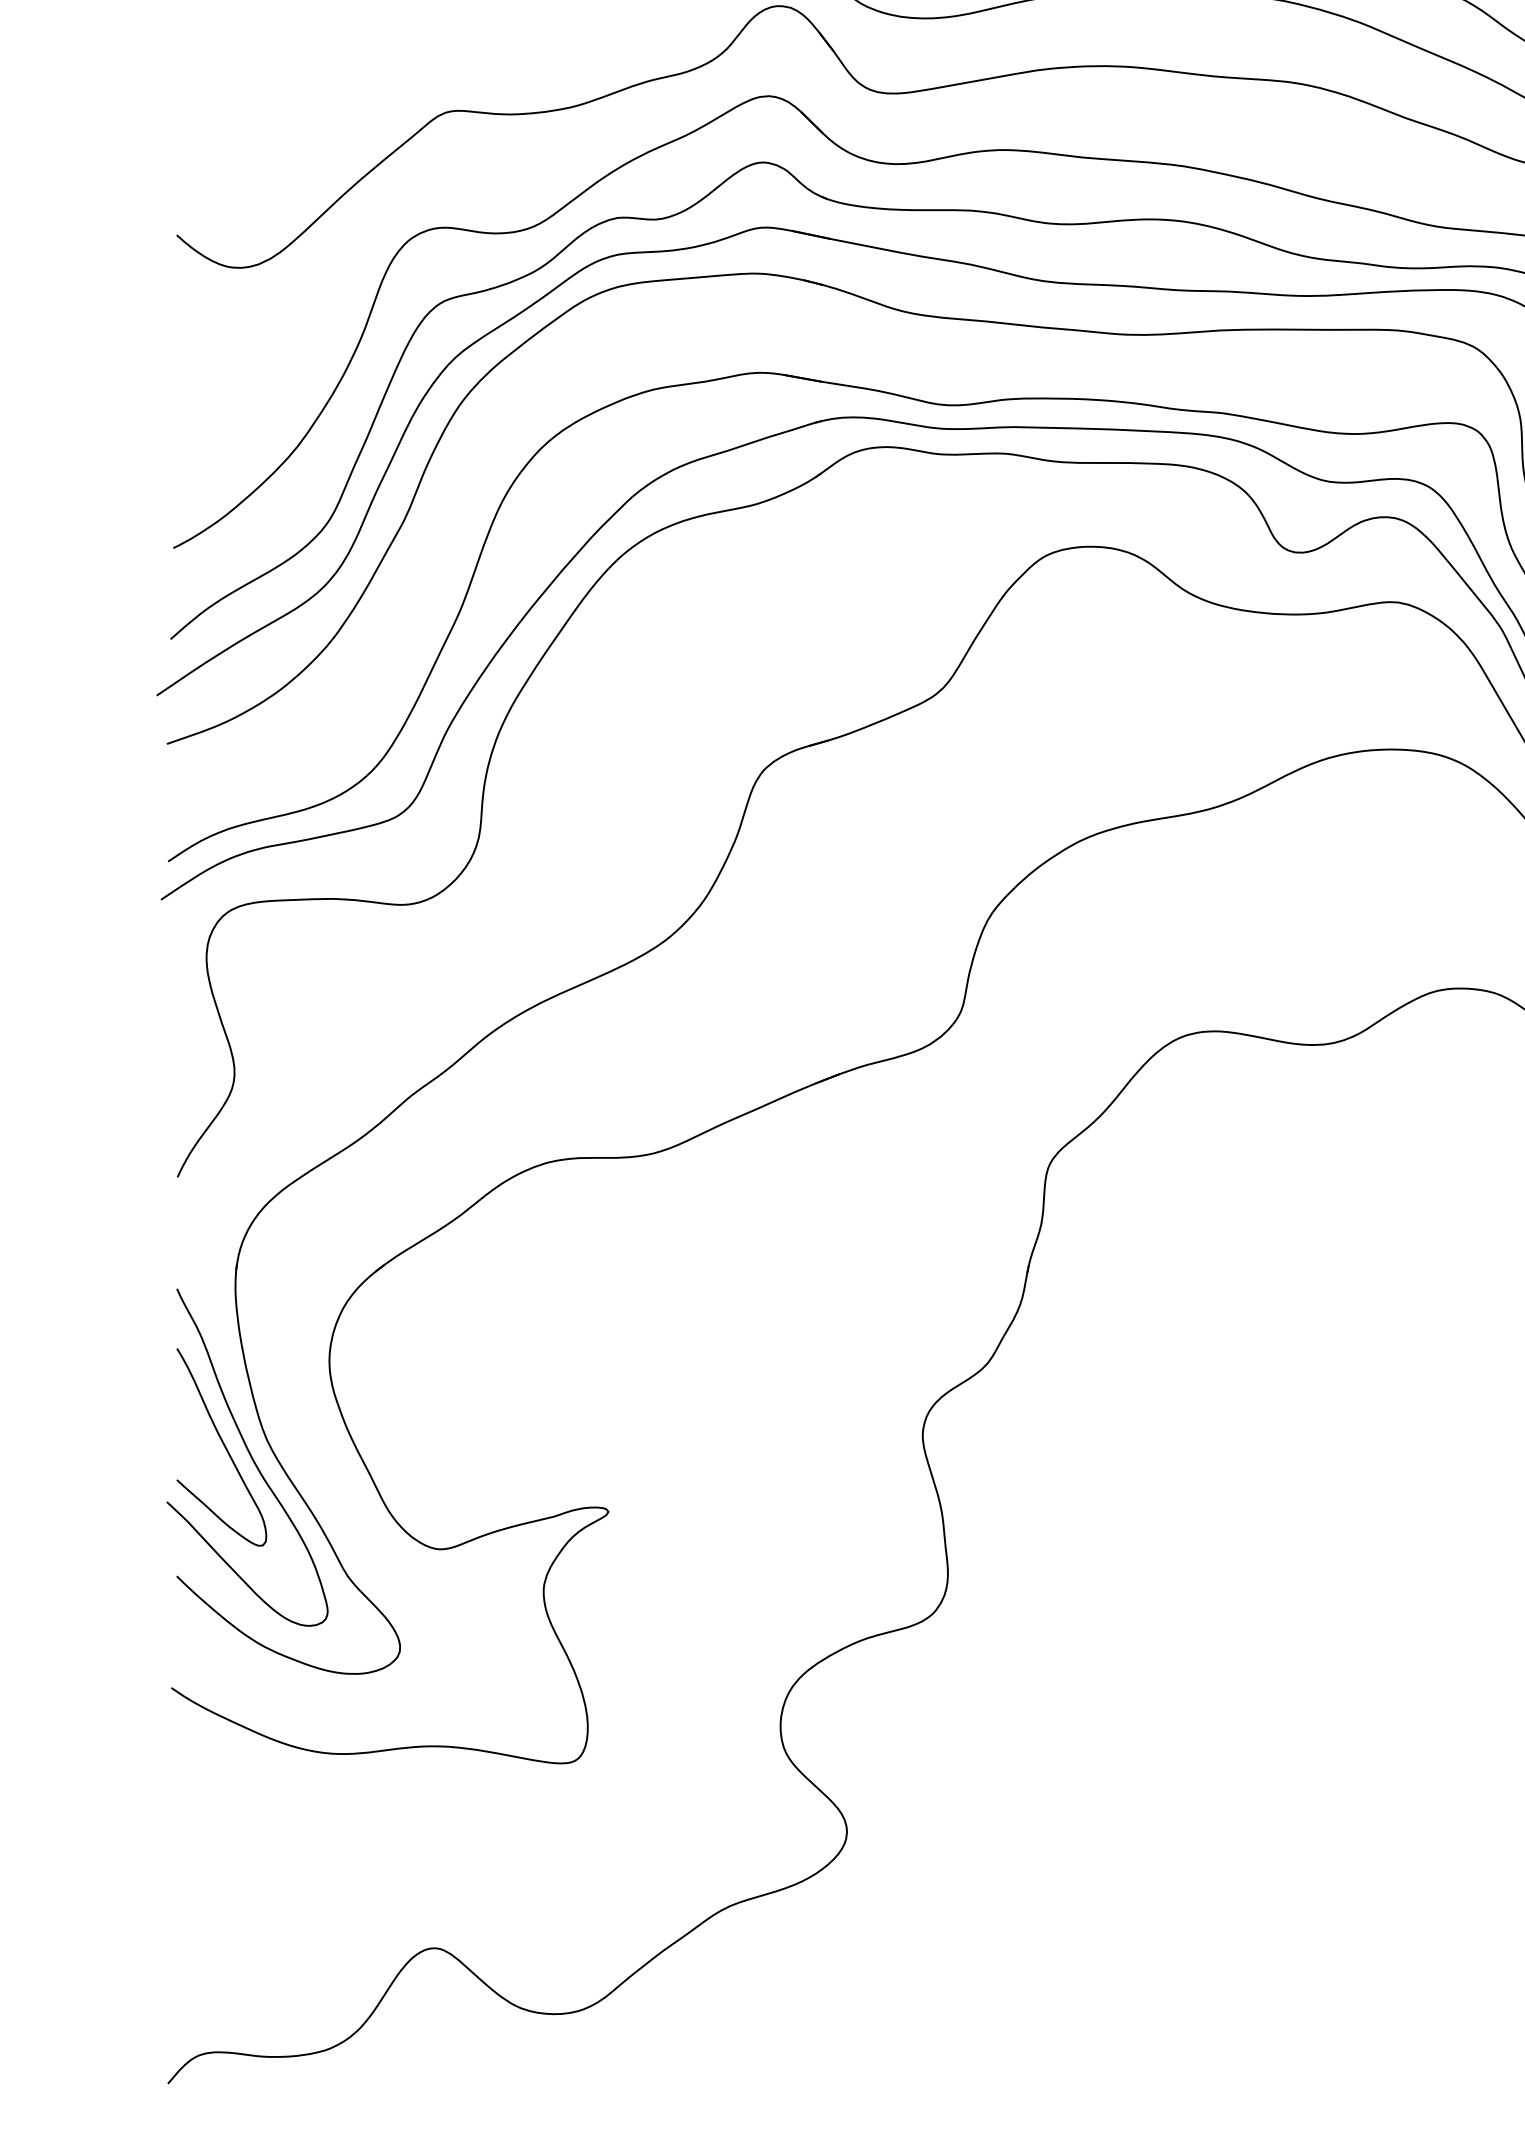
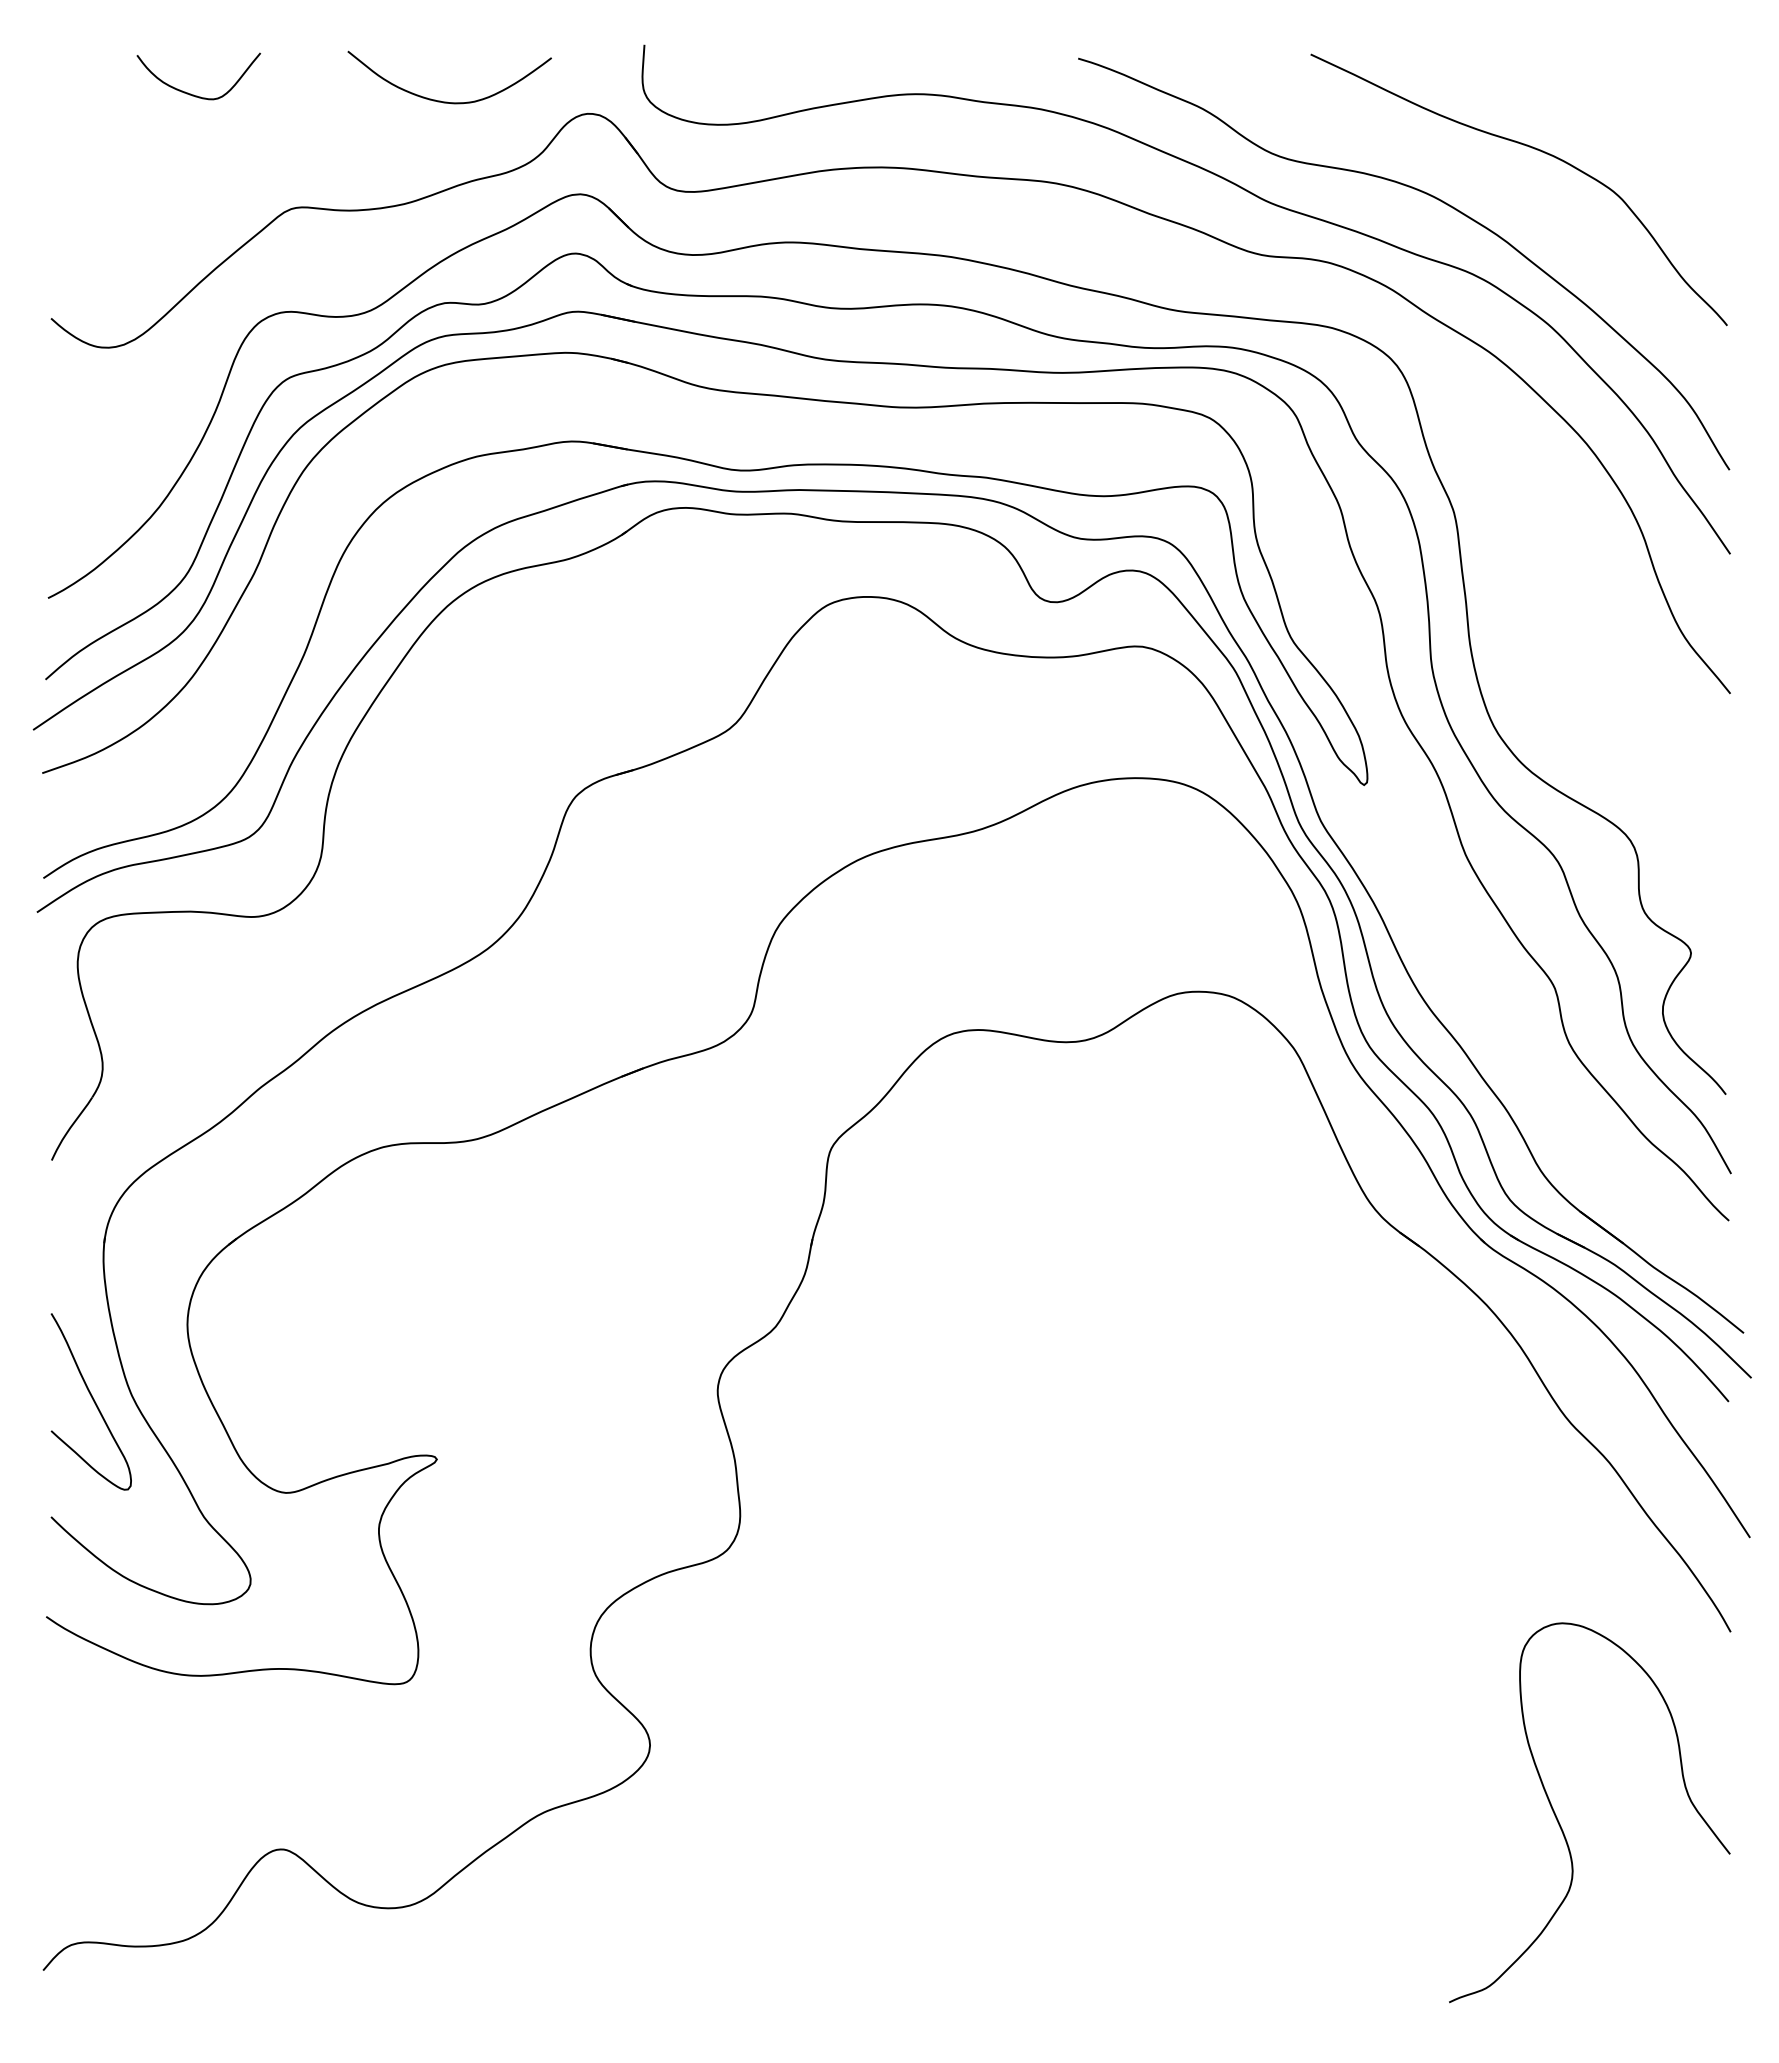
curve: (249, 1457) -> (116, 1410), removed

